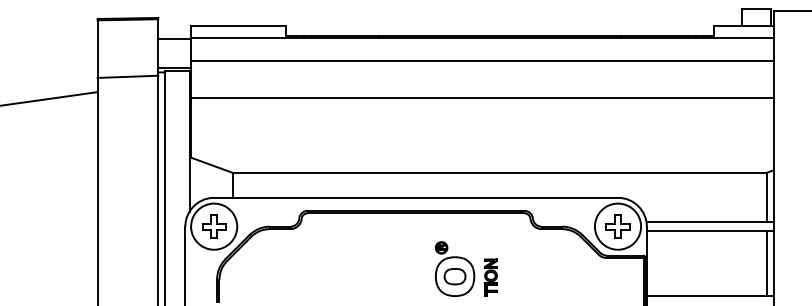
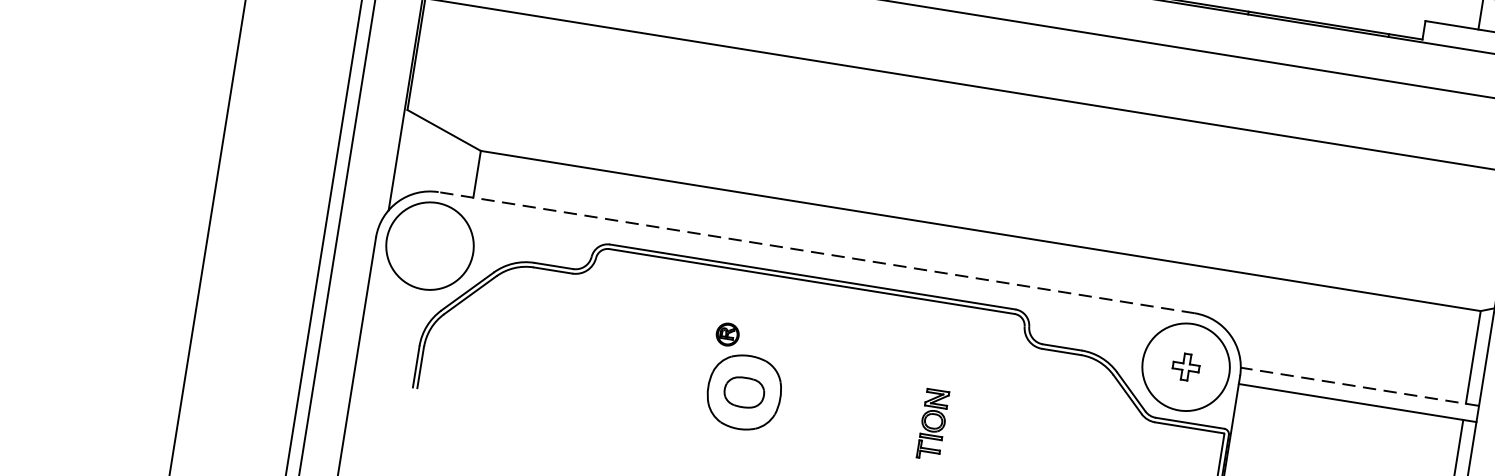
line: (416, 197) -> (817, 252), solid -> dashed
line: (710, 222) -> (1360, 387), solid -> dashed
part: (214, 226) -> (430, 245), removed
part: (617, 226) -> (1185, 366), size x0.6
part: (454, 268) -> (745, 377), moved

